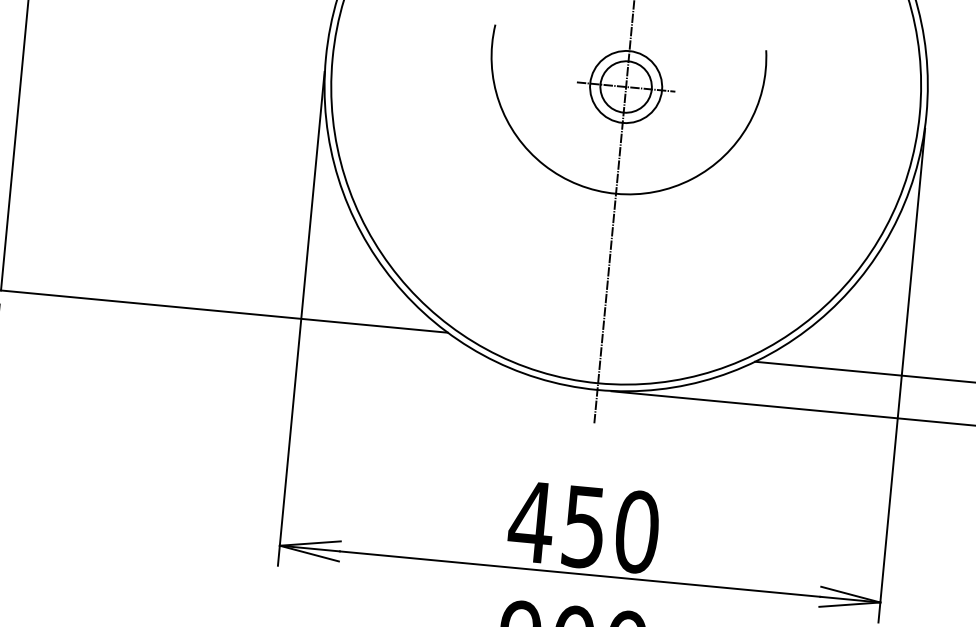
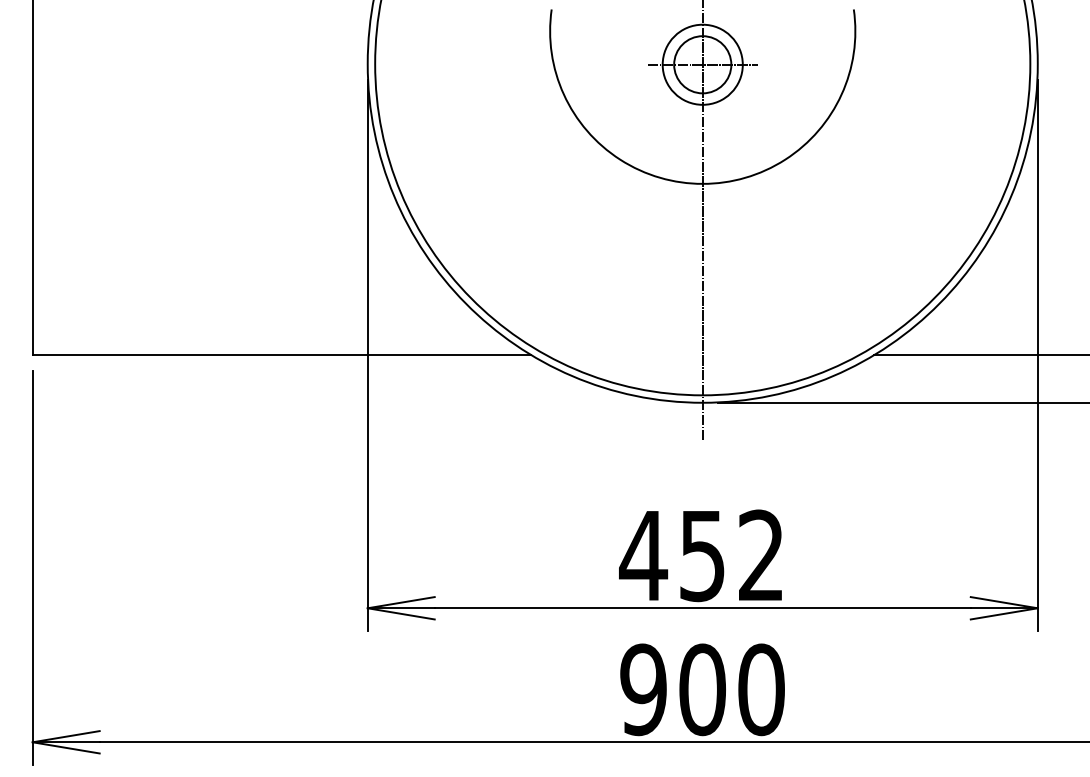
text: (637, 531) -> (761, 555), 450 -> 452

